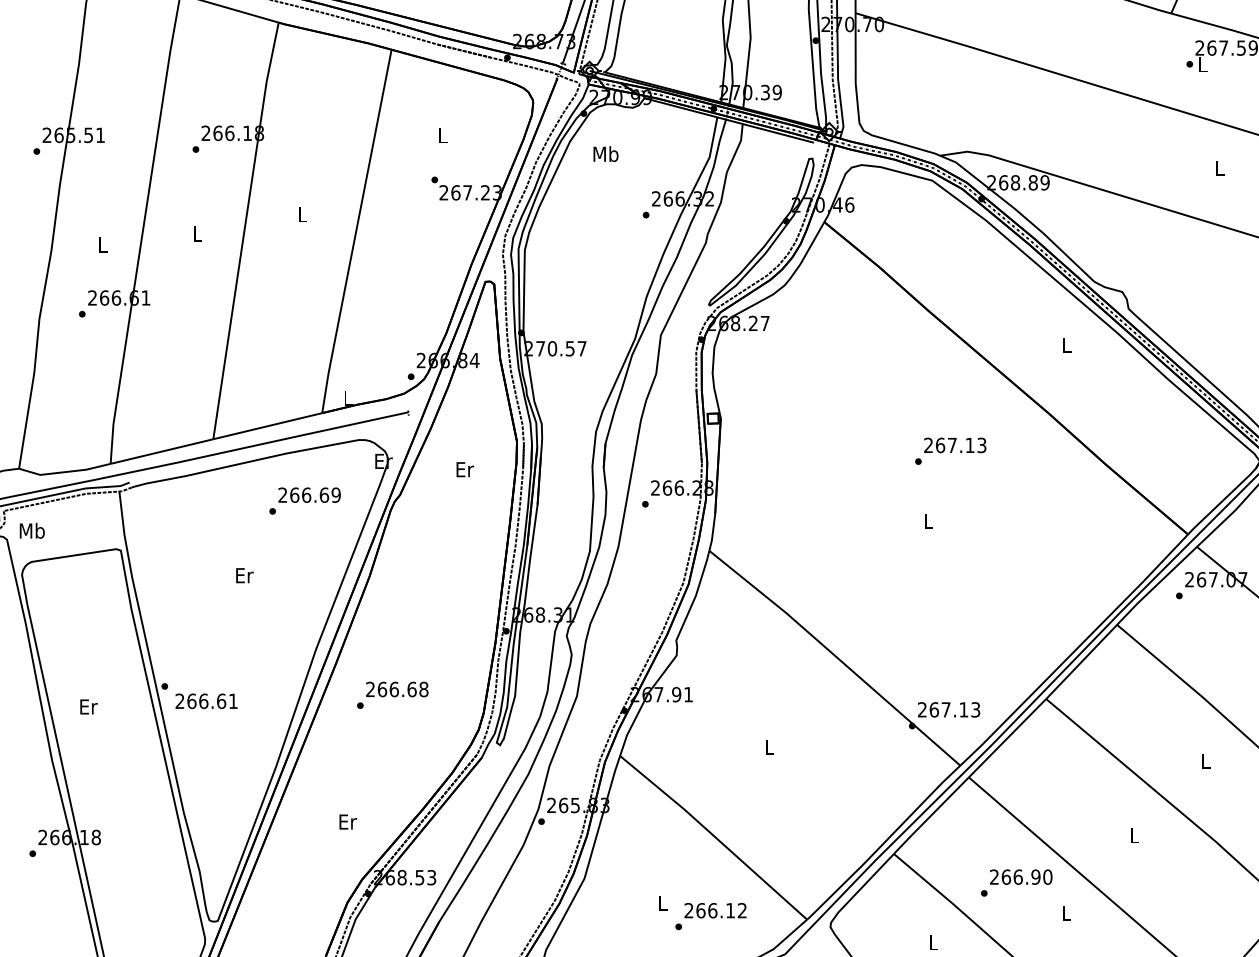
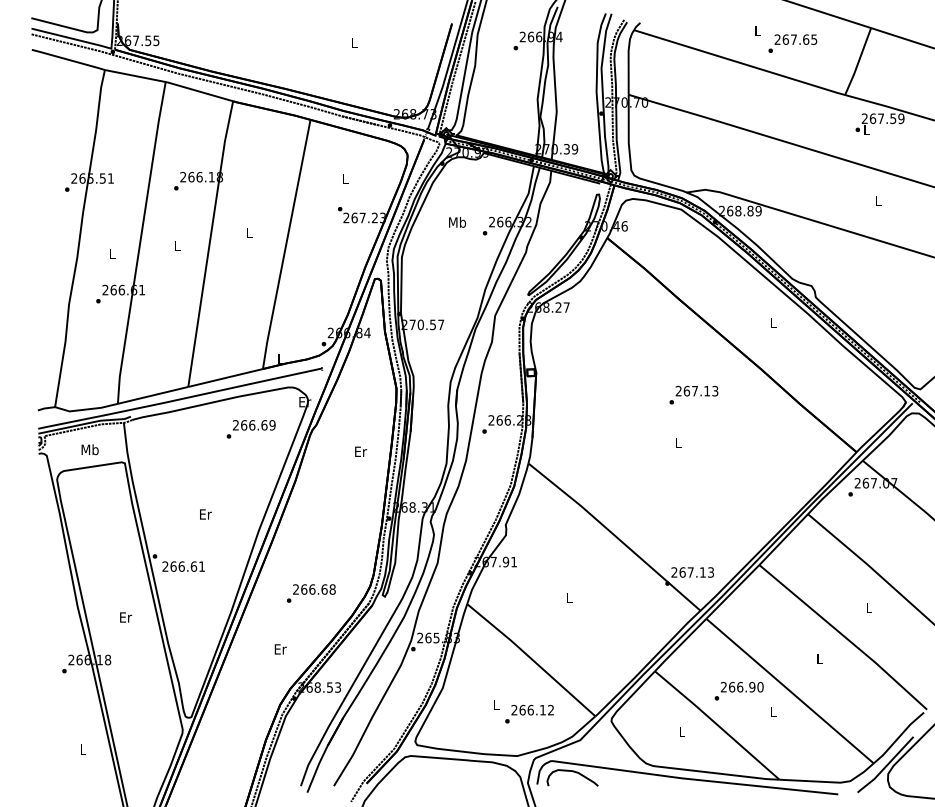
text: (605, 154) -> (457, 222), moved
text: (465, 469) -> (361, 451), moved
text: (31, 530) -> (89, 449), moved
text: (244, 575) -> (205, 514), moved
text: (393, 695) -> (311, 593), moved
text: (89, 706) -> (126, 617), moved

